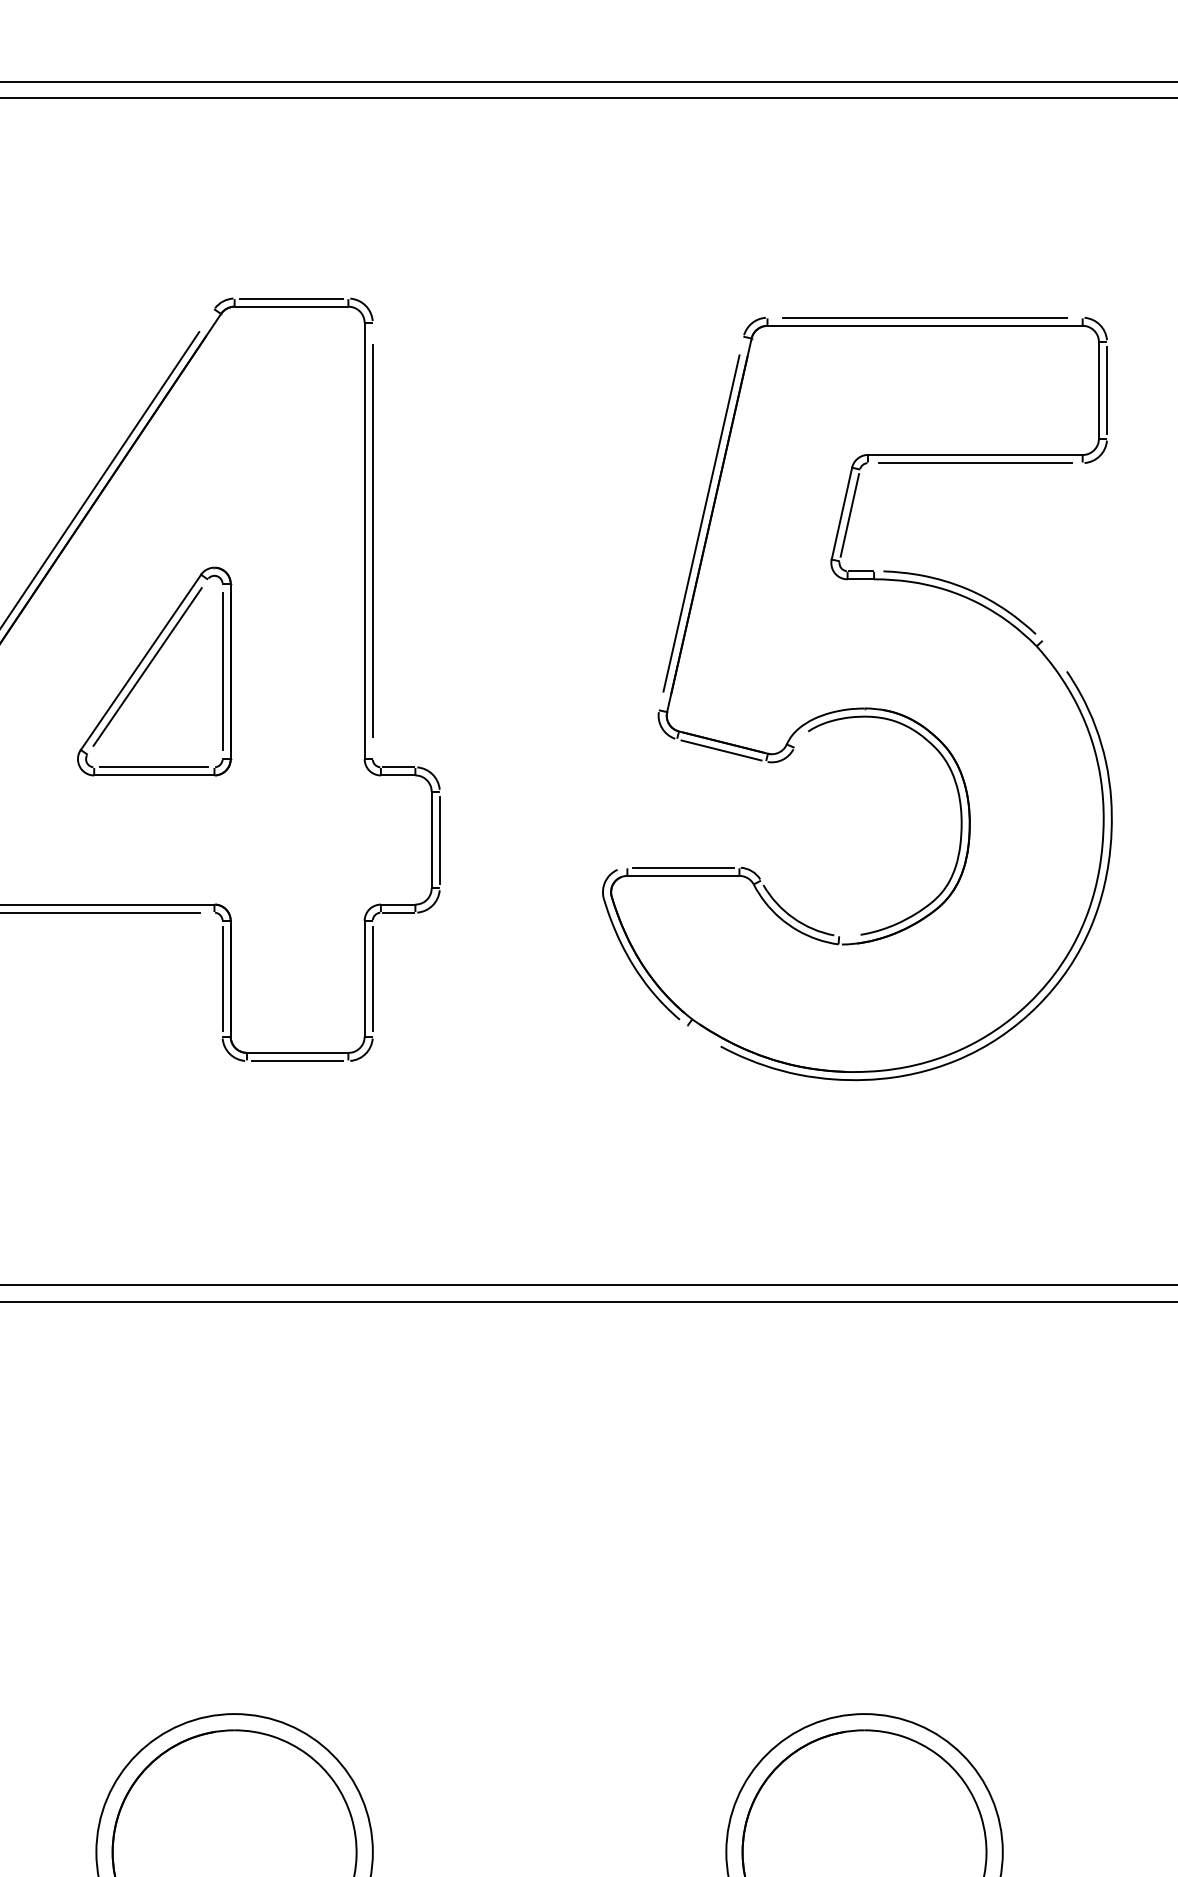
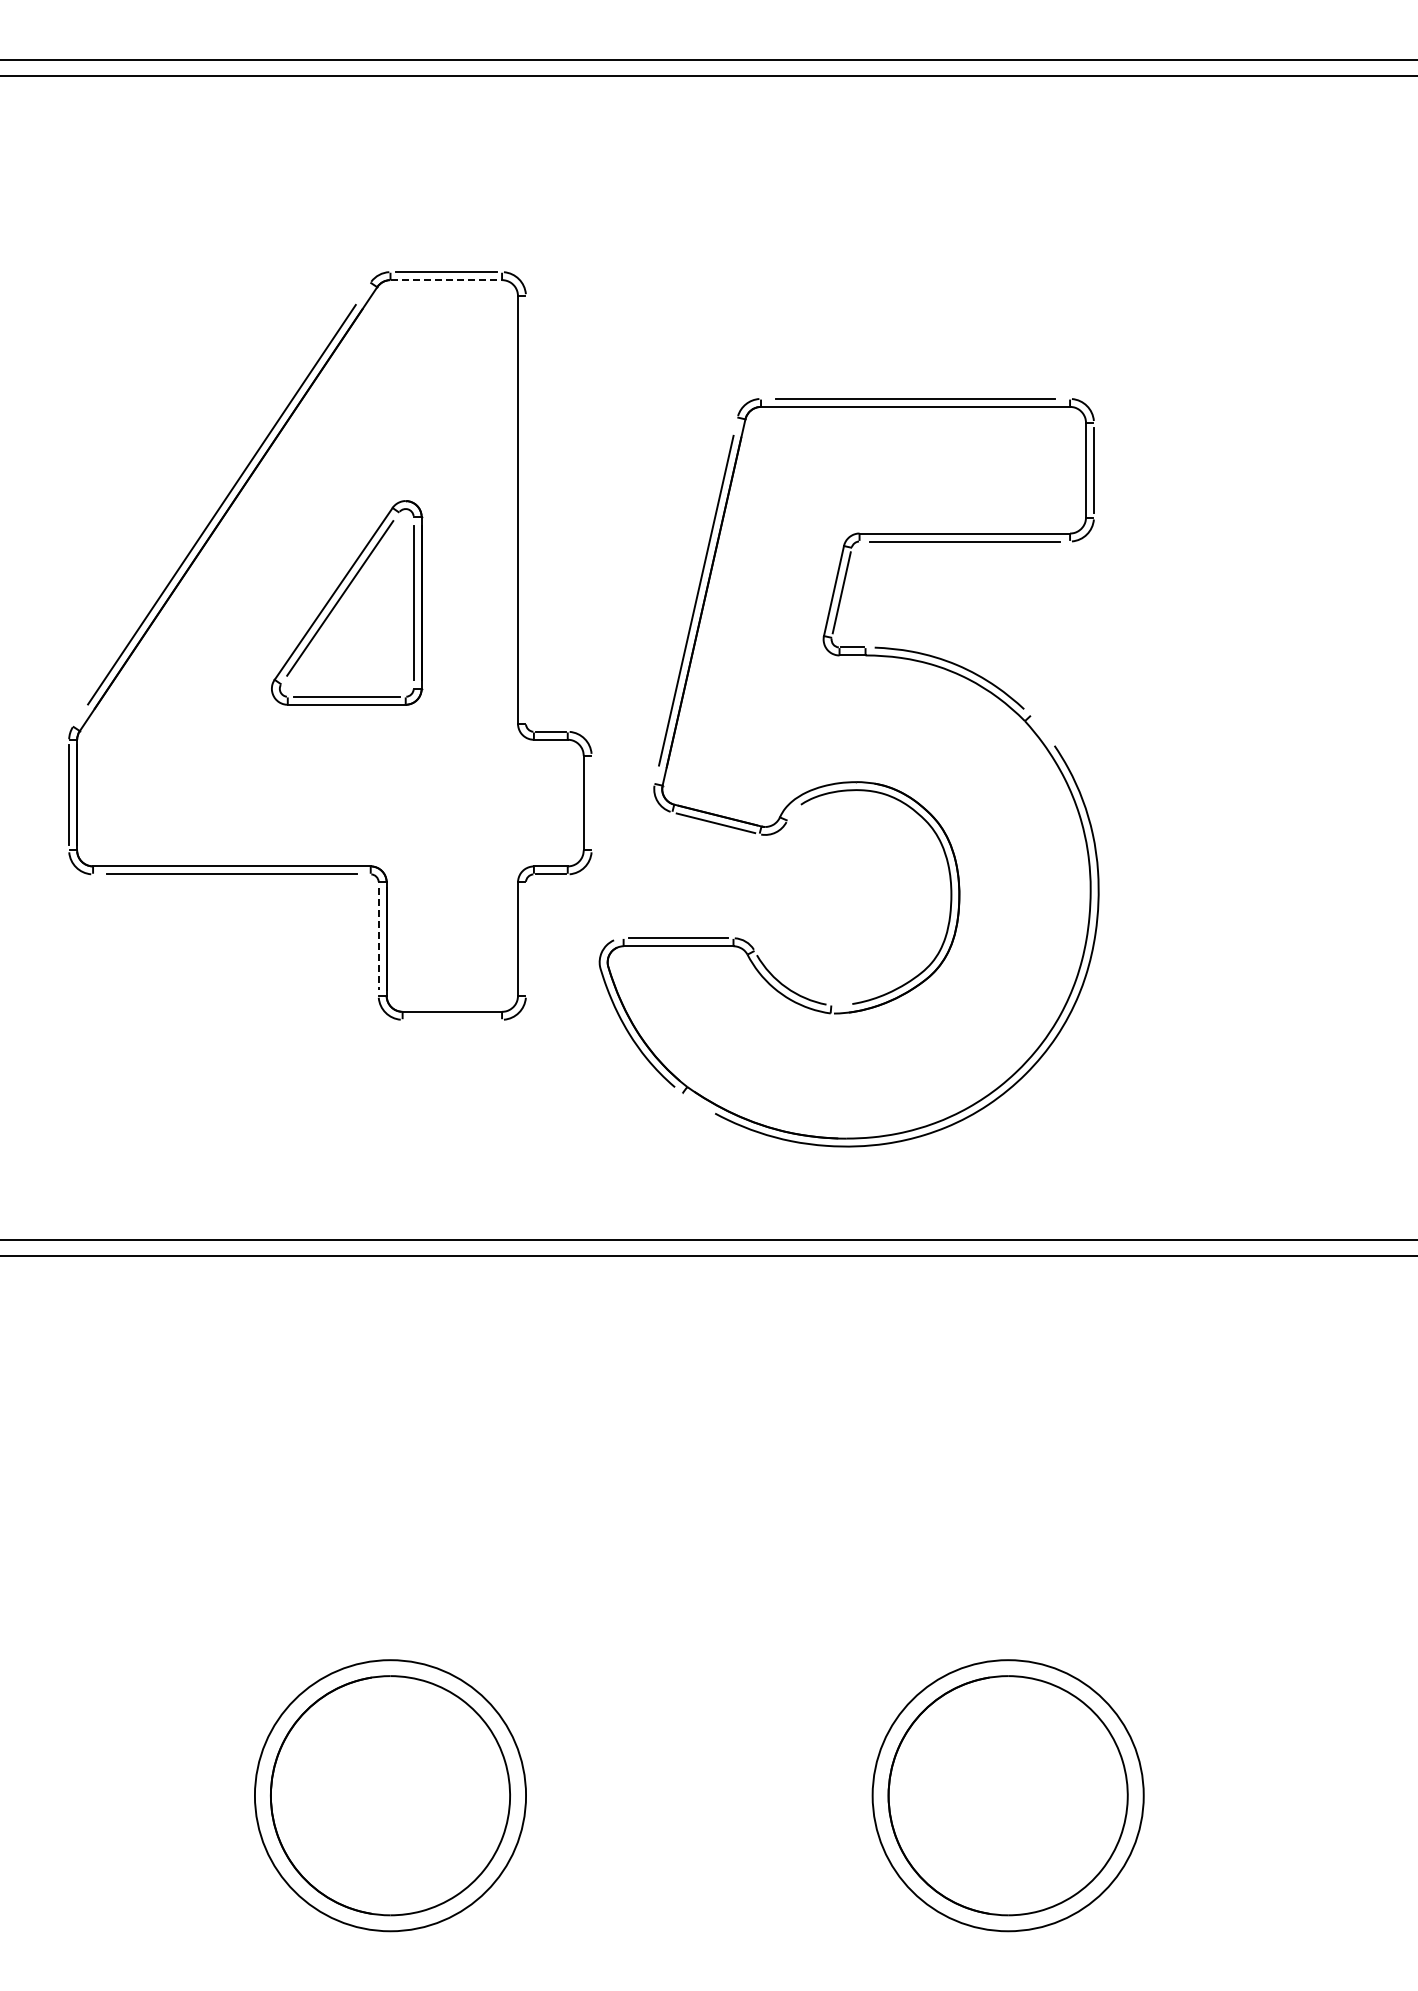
line: (291, 307) -> (446, 280), solid -> dashed
line: (372, 540) -> (525, 509), removed
part: (155, 671) -> (347, 602), moved
part: (856, 707) -> (848, 781), moved
line: (439, 839) -> (591, 802), removed
line: (222, 979) -> (378, 939), solid -> dashed
line: (372, 979) -> (525, 939), removed
line: (297, 1060) -> (452, 1019), removed

